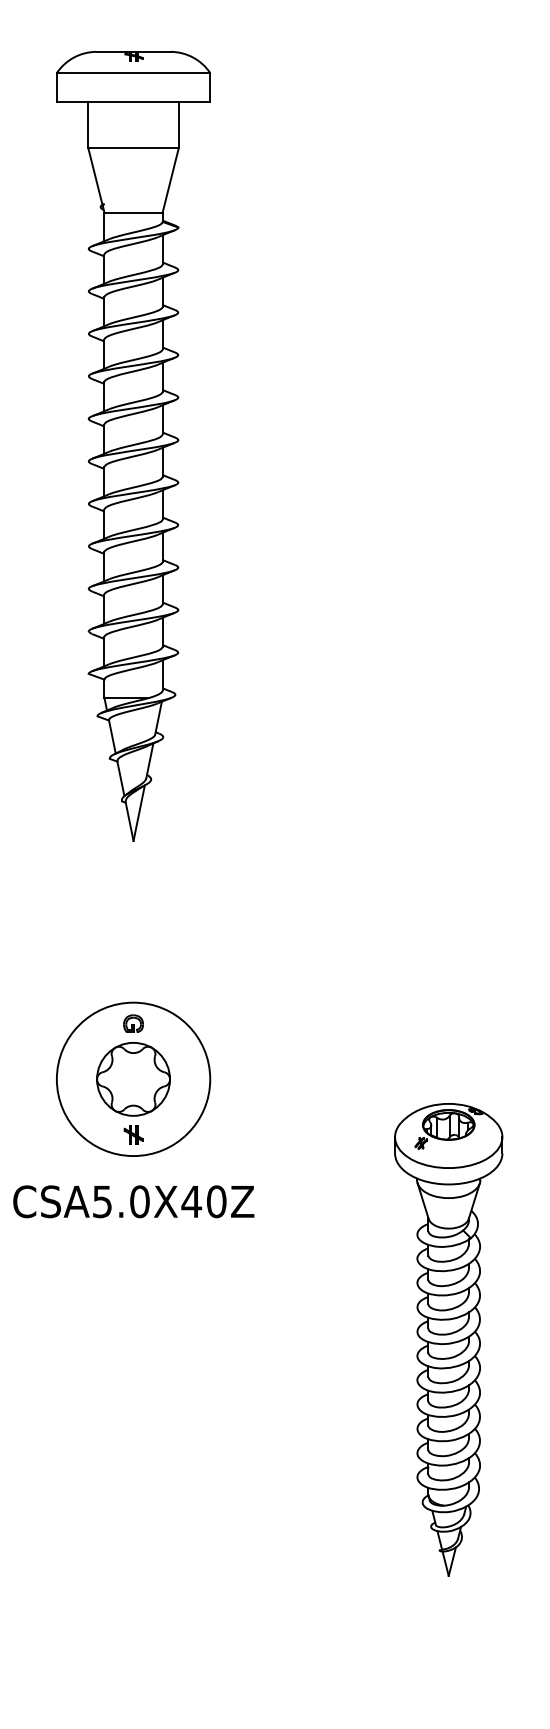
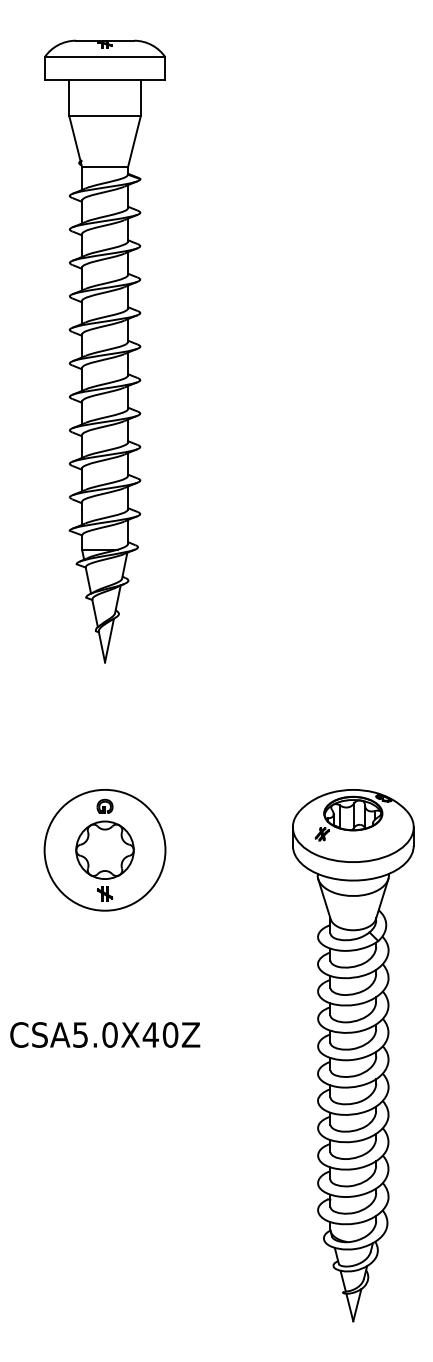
text: (133, 1201) -> (105, 1034), moved
part: (448, 1339) -> (353, 1055), size x1.43

